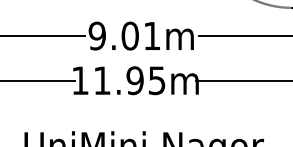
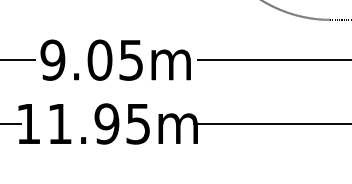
text: (152, 36) -> (131, 60), 9.01m -> 9.05m

